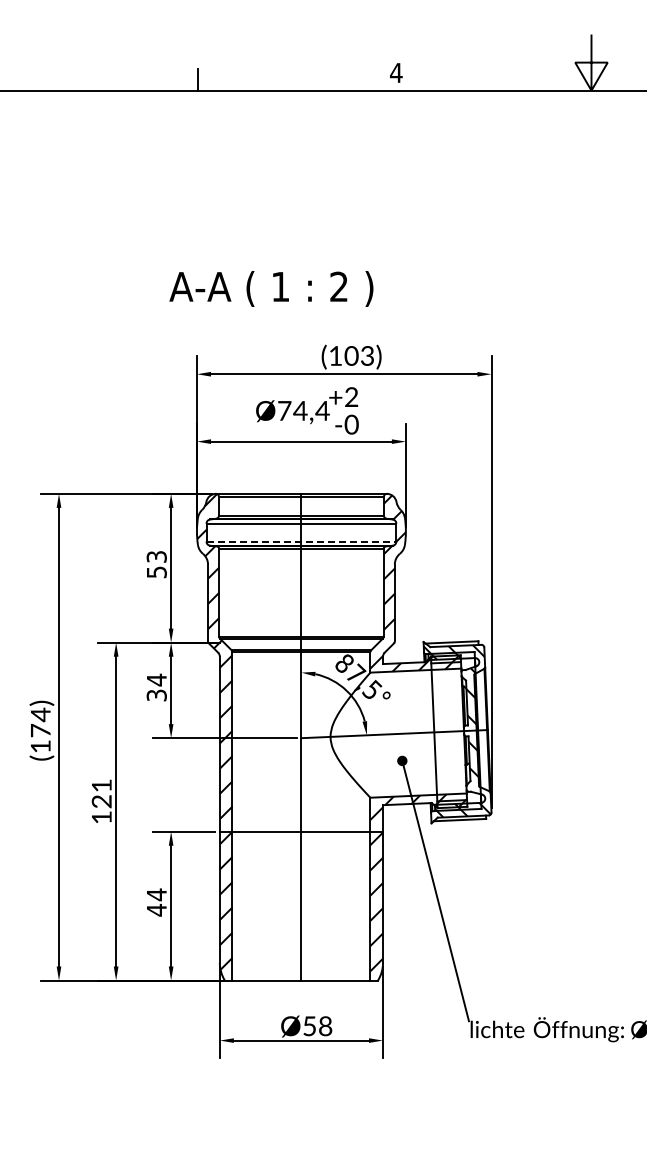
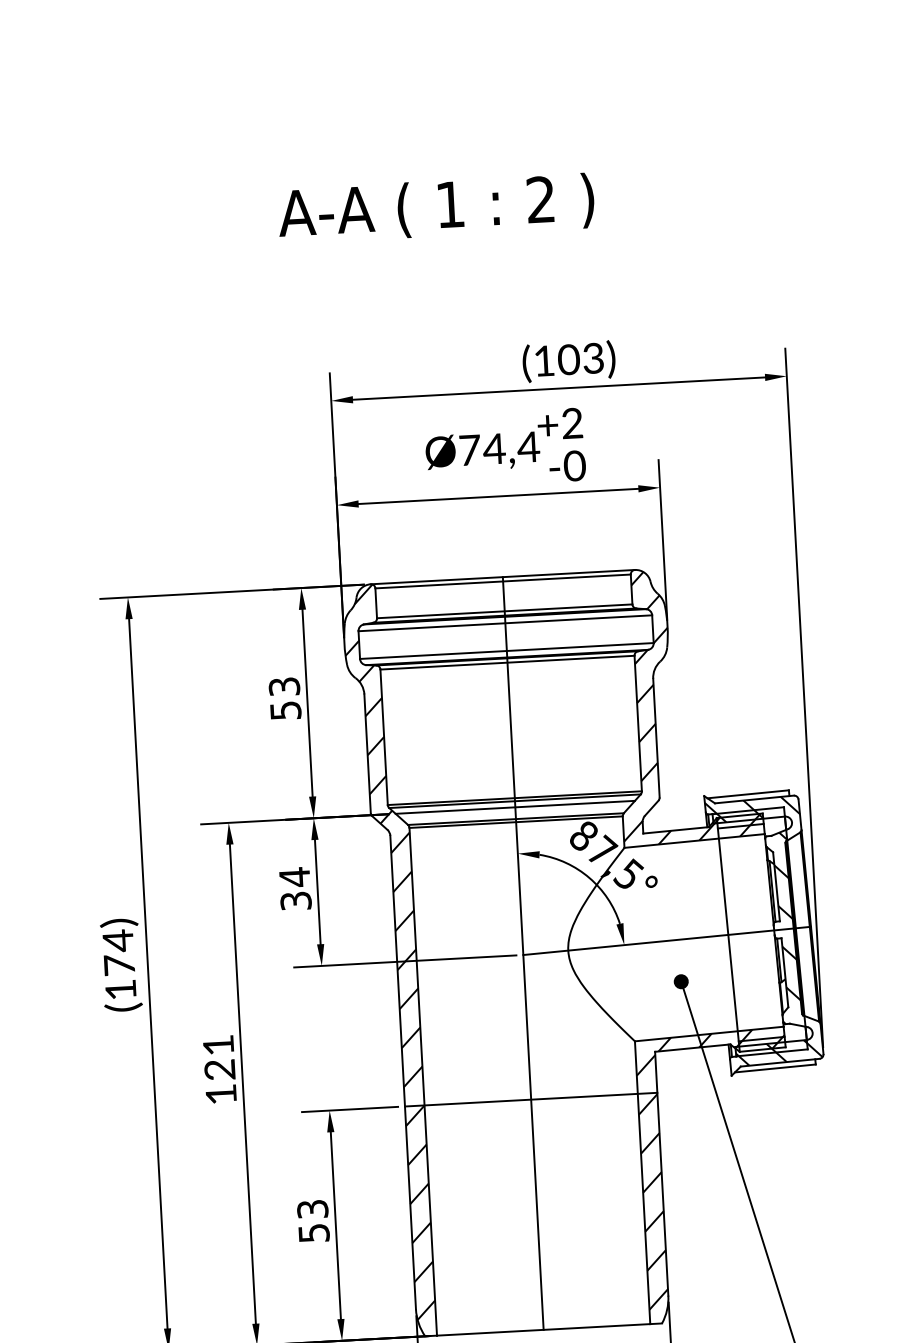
text: (271, 288) -> (436, 207), moved
line: (301, 541) -> (506, 650), dashed -> solid
line: (301, 642) -> (515, 807), added
text: (156, 902) -> (312, 1221), 44 -> 53

